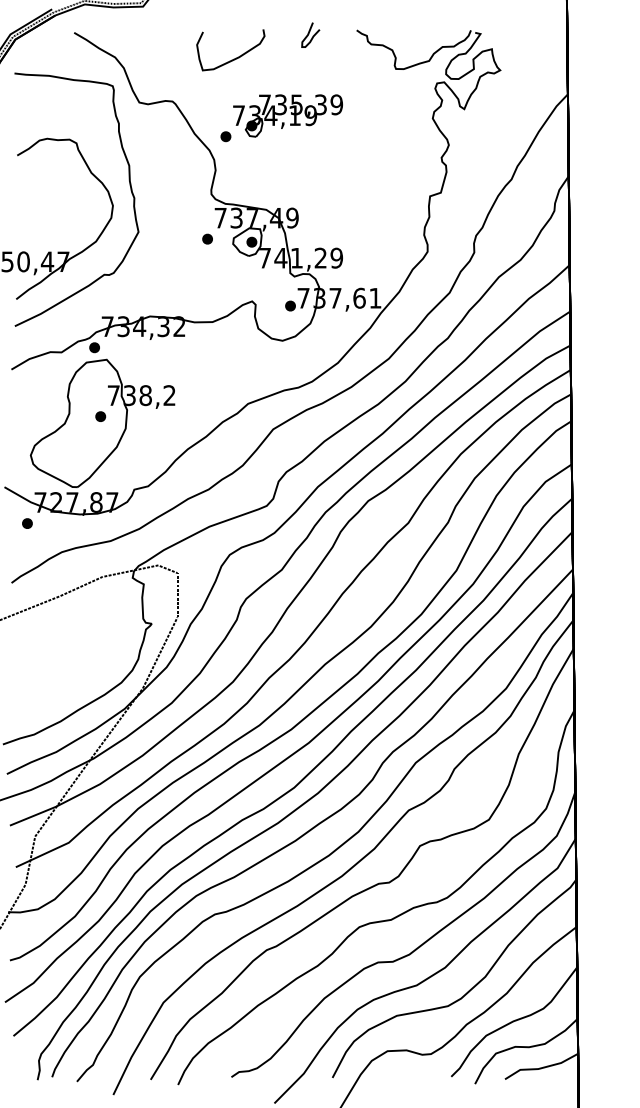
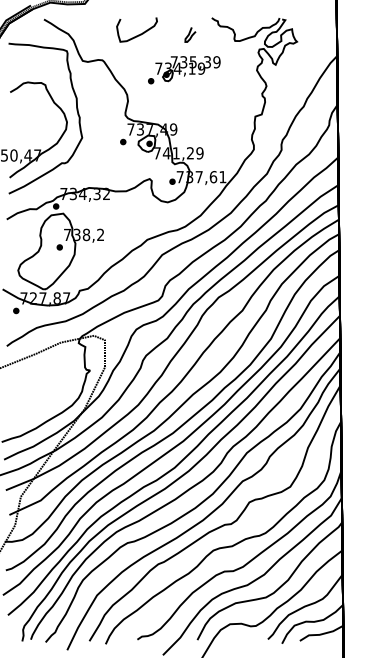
curve: (310, 32) -> (190, 33), moved
part: (282, 118) -> (184, 70), moved

